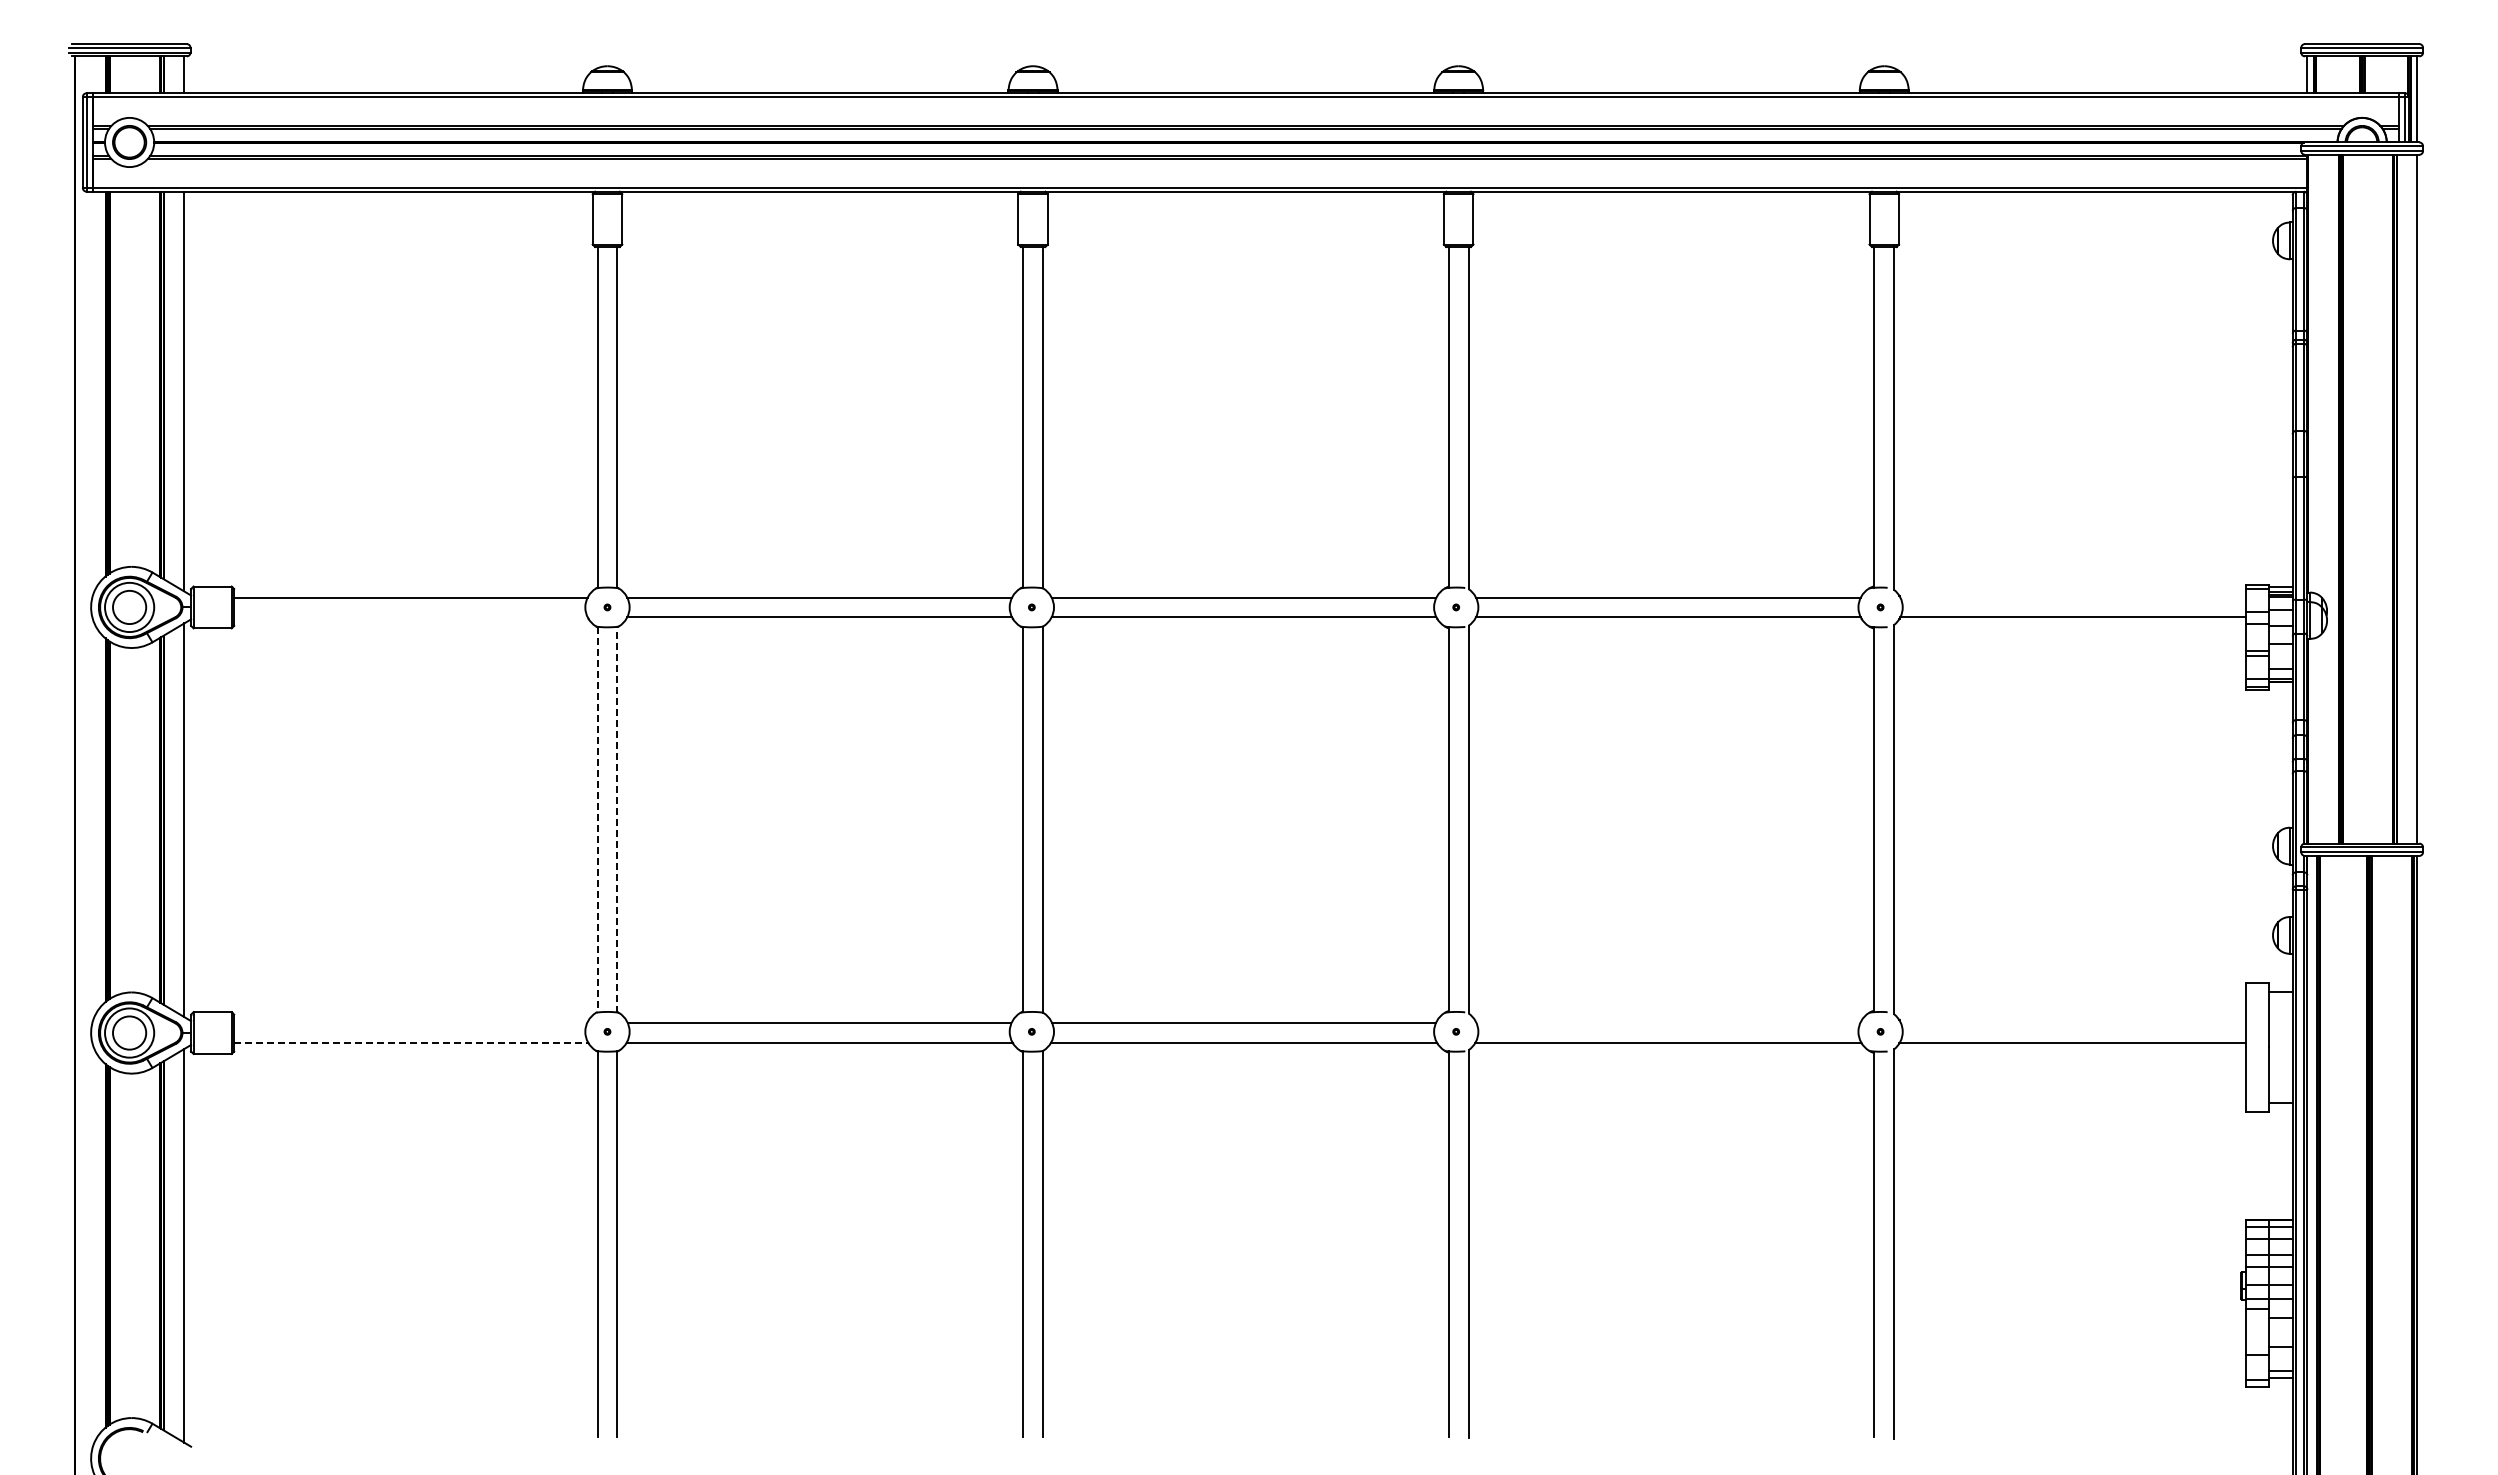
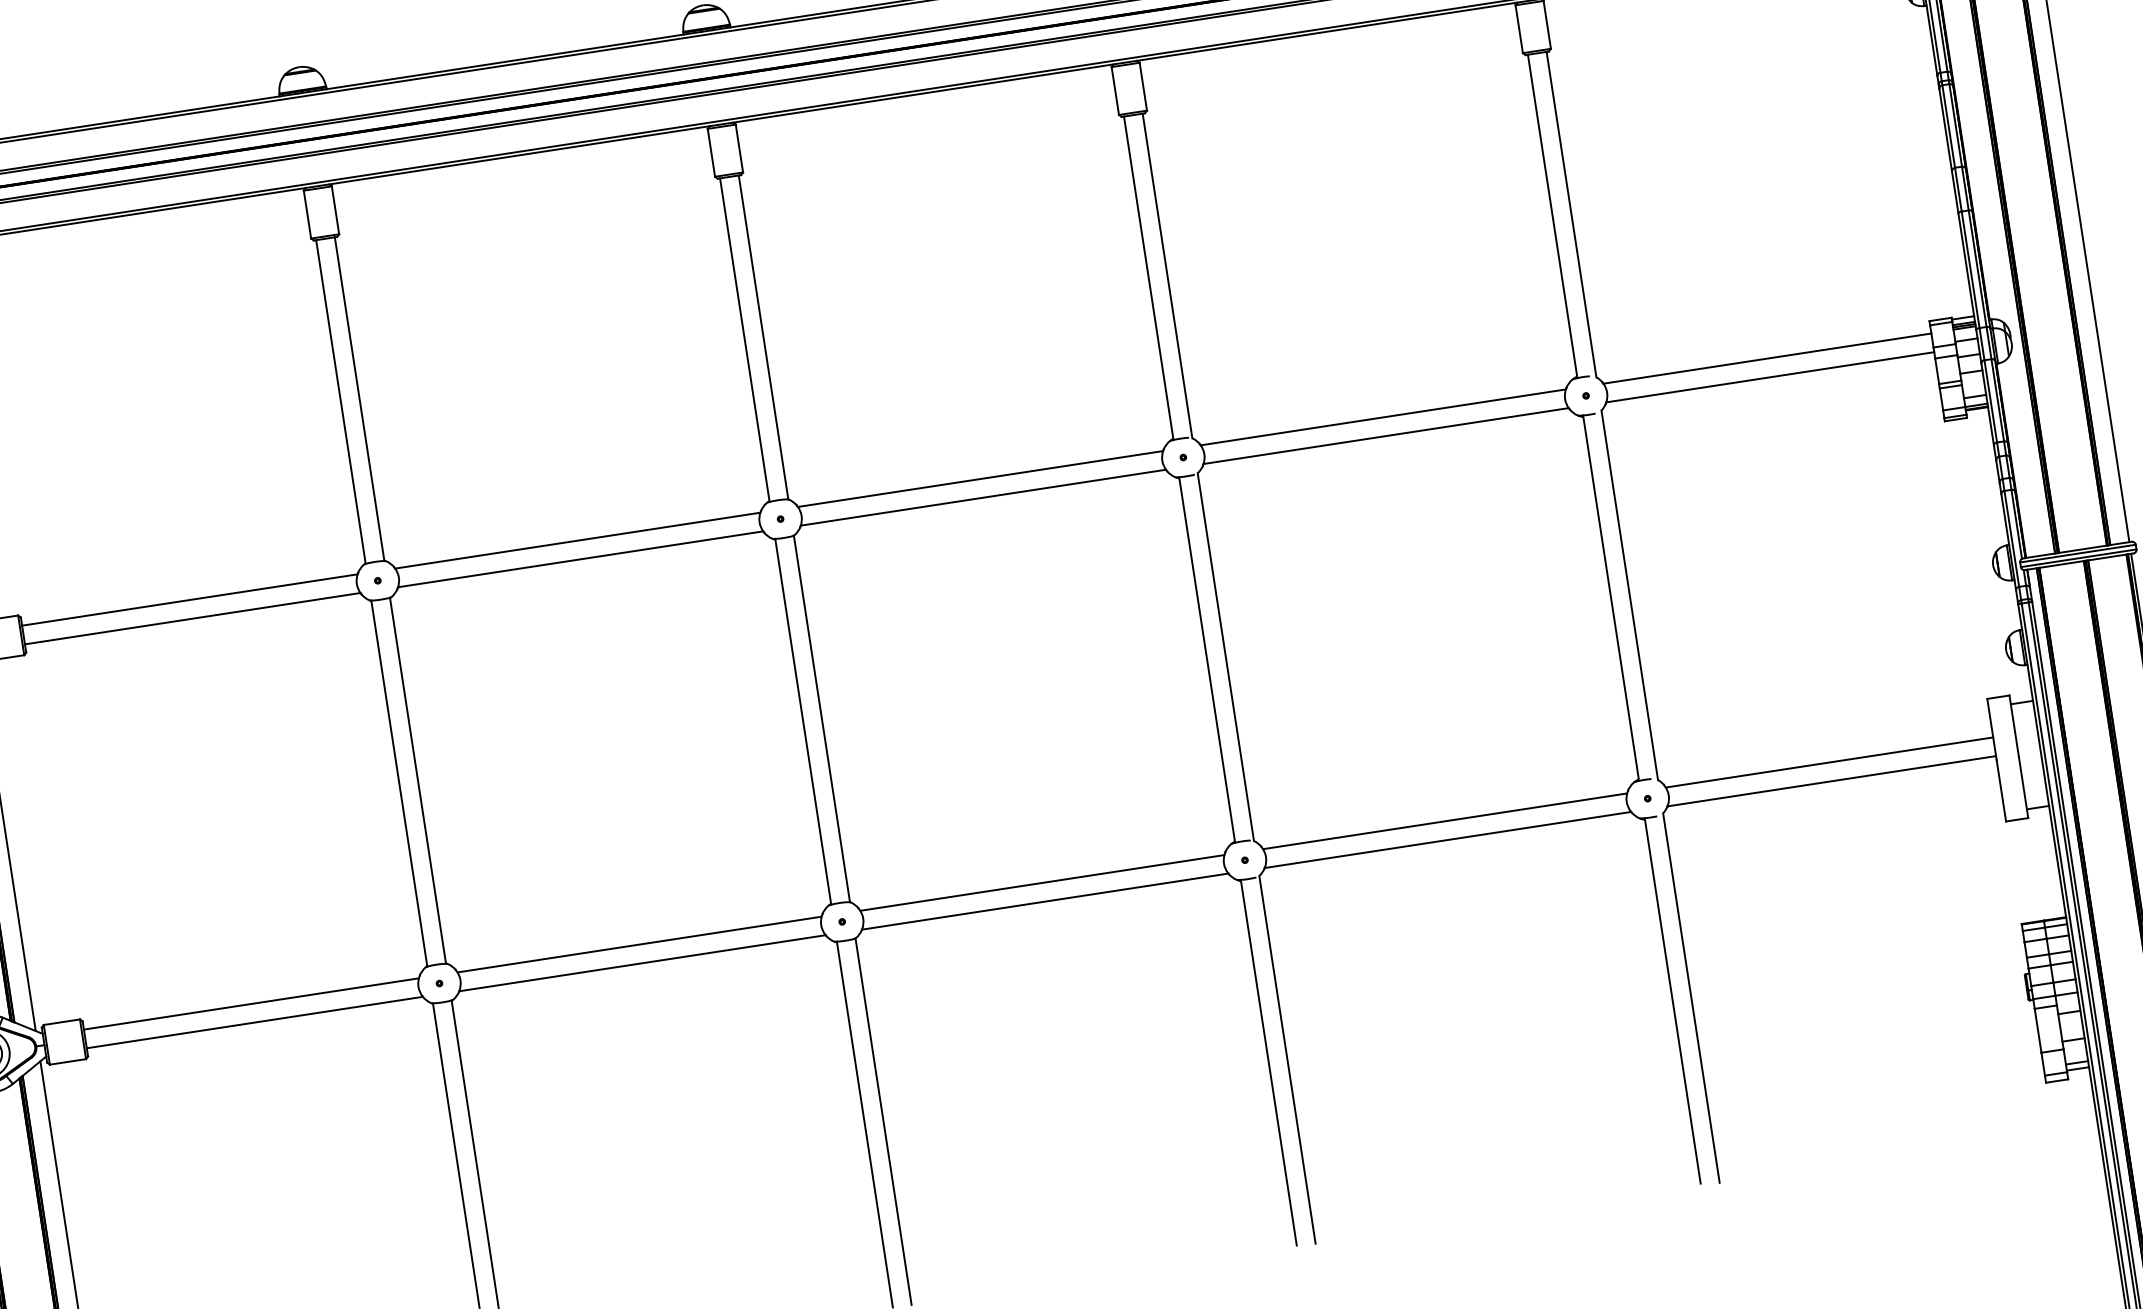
line: (2072, 597) -> (1766, 358), added
line: (410, 617) -> (192, 618), added
line: (597, 819) -> (399, 783), dashed -> solid
line: (617, 819) -> (418, 780), dashed -> solid
line: (410, 1023) -> (251, 1004), added
line: (1668, 1023) -> (1445, 821), added
line: (2073, 1023) -> (1829, 762), added
line: (411, 1042) -> (255, 1022), dashed -> solid

